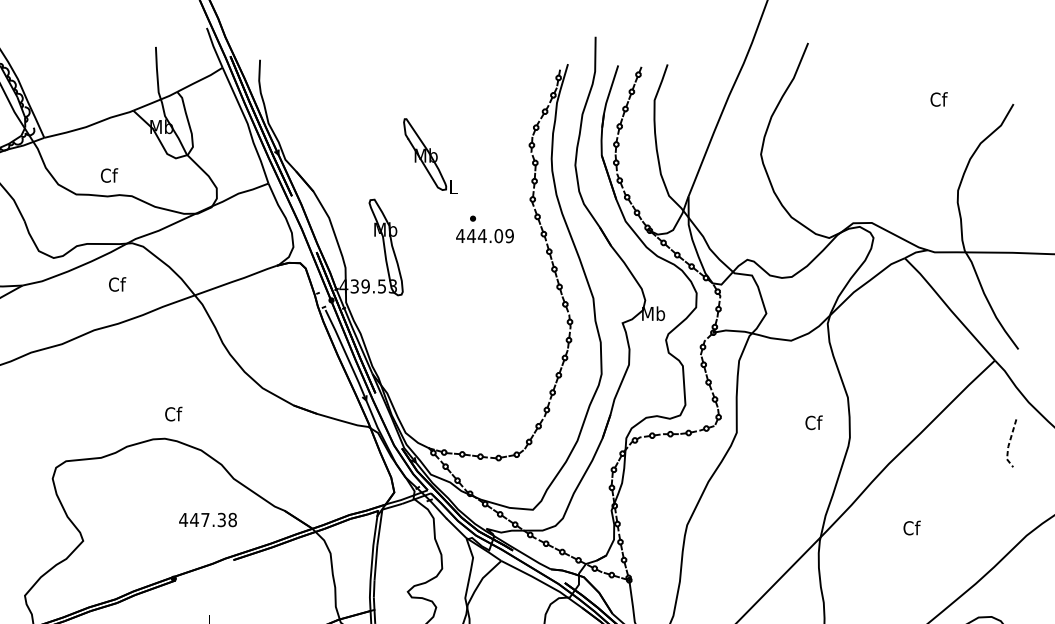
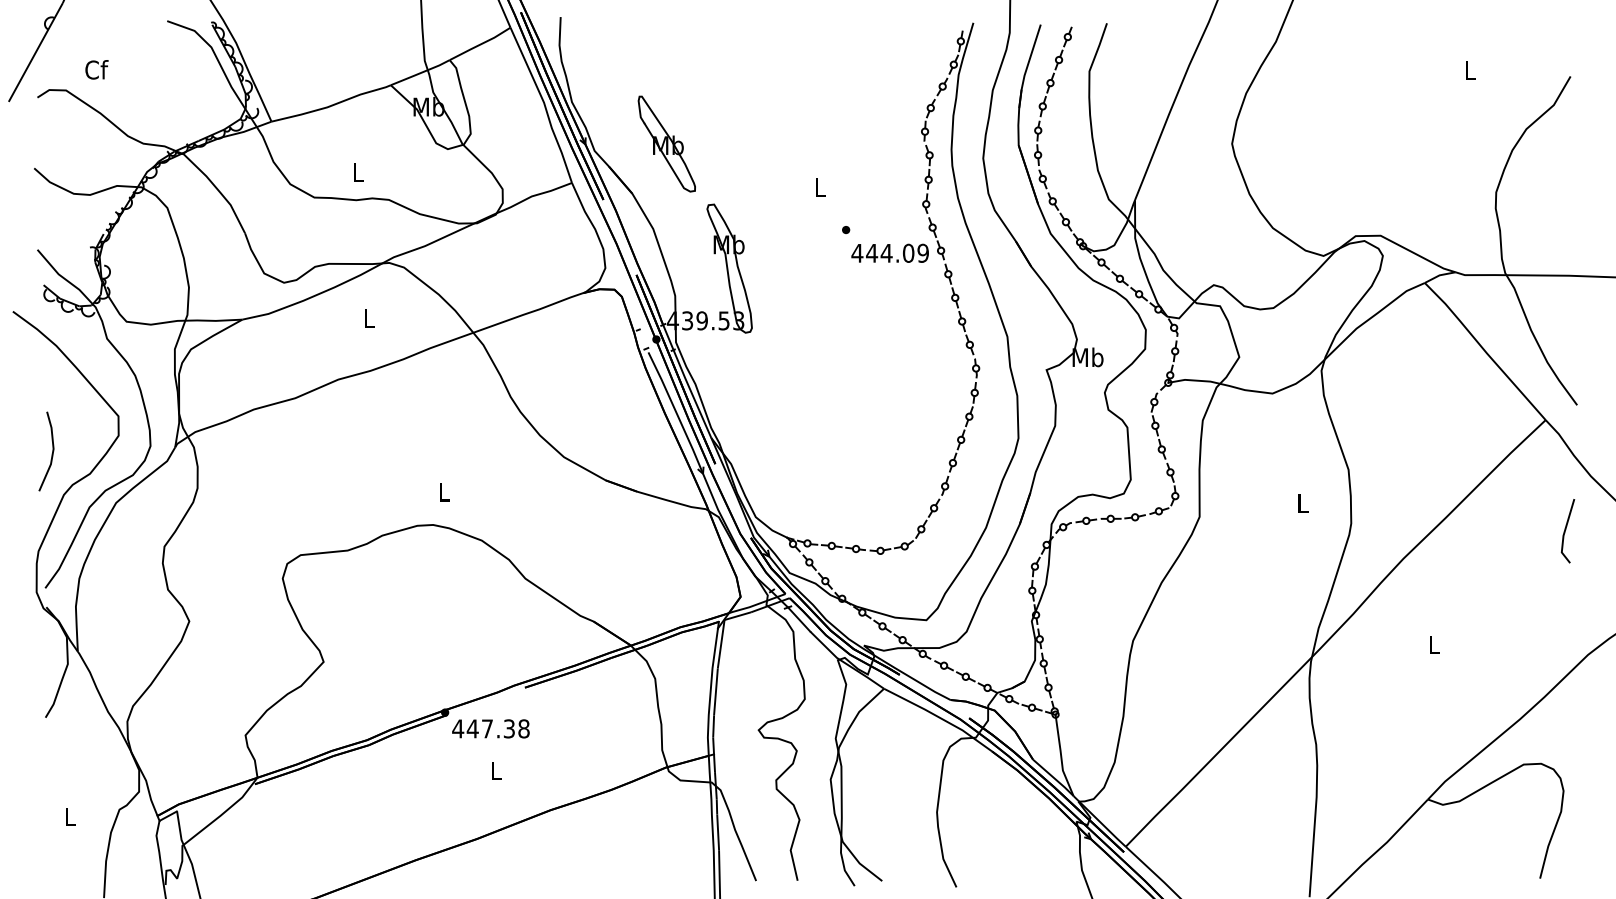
text: (938, 99) -> (1470, 70), Cf -> L
part: (424, 154) -> (666, 143), moved
text: (109, 175) -> (358, 171), Cf -> L
text: (484, 235) -> (889, 252), moved
text: (117, 283) -> (369, 317), Cf -> L
text: (173, 413) -> (444, 491), Cf -> L
text: (813, 422) -> (1302, 503), Cf -> L
line: (1009, 444) -> (1564, 532), dashed -> solid
text: (207, 519) -> (490, 728), moved
text: (912, 527) -> (1434, 644), Cf -> L

